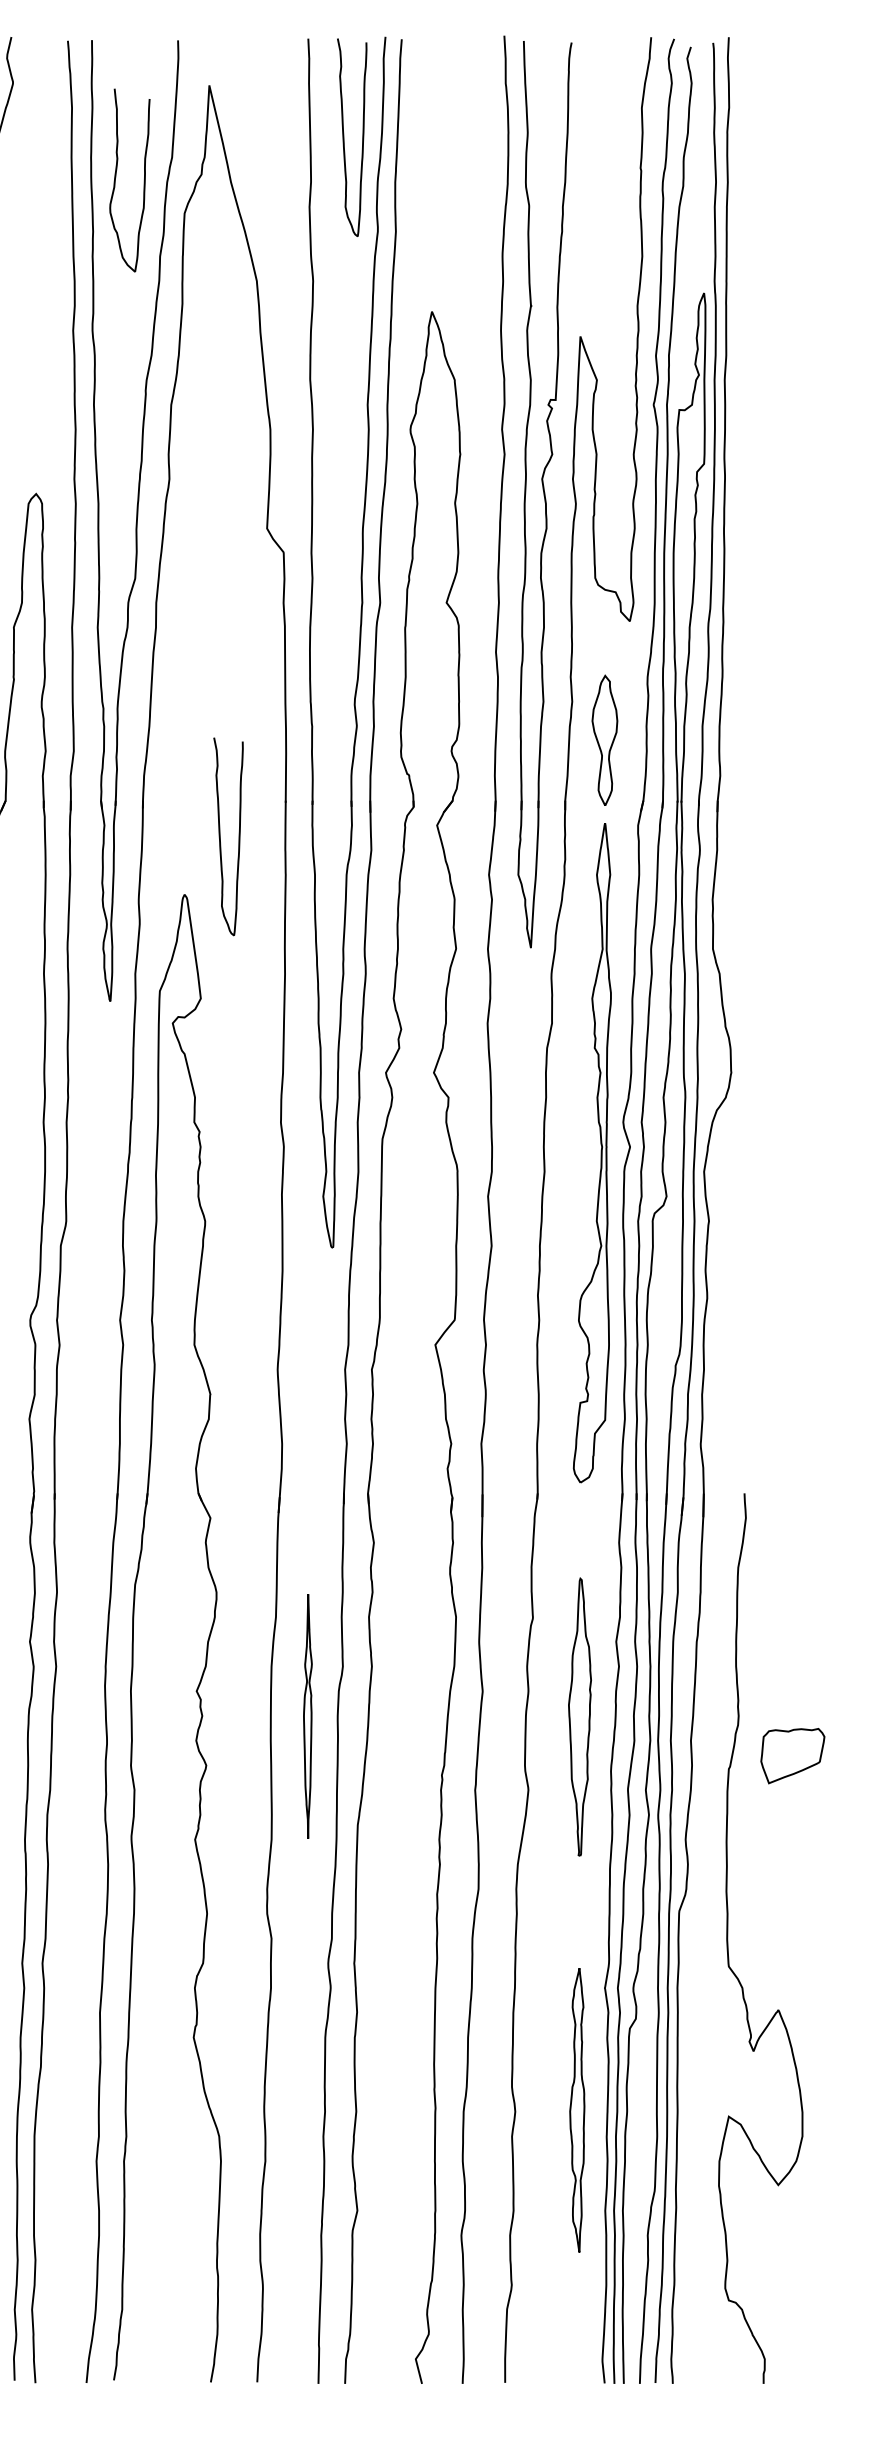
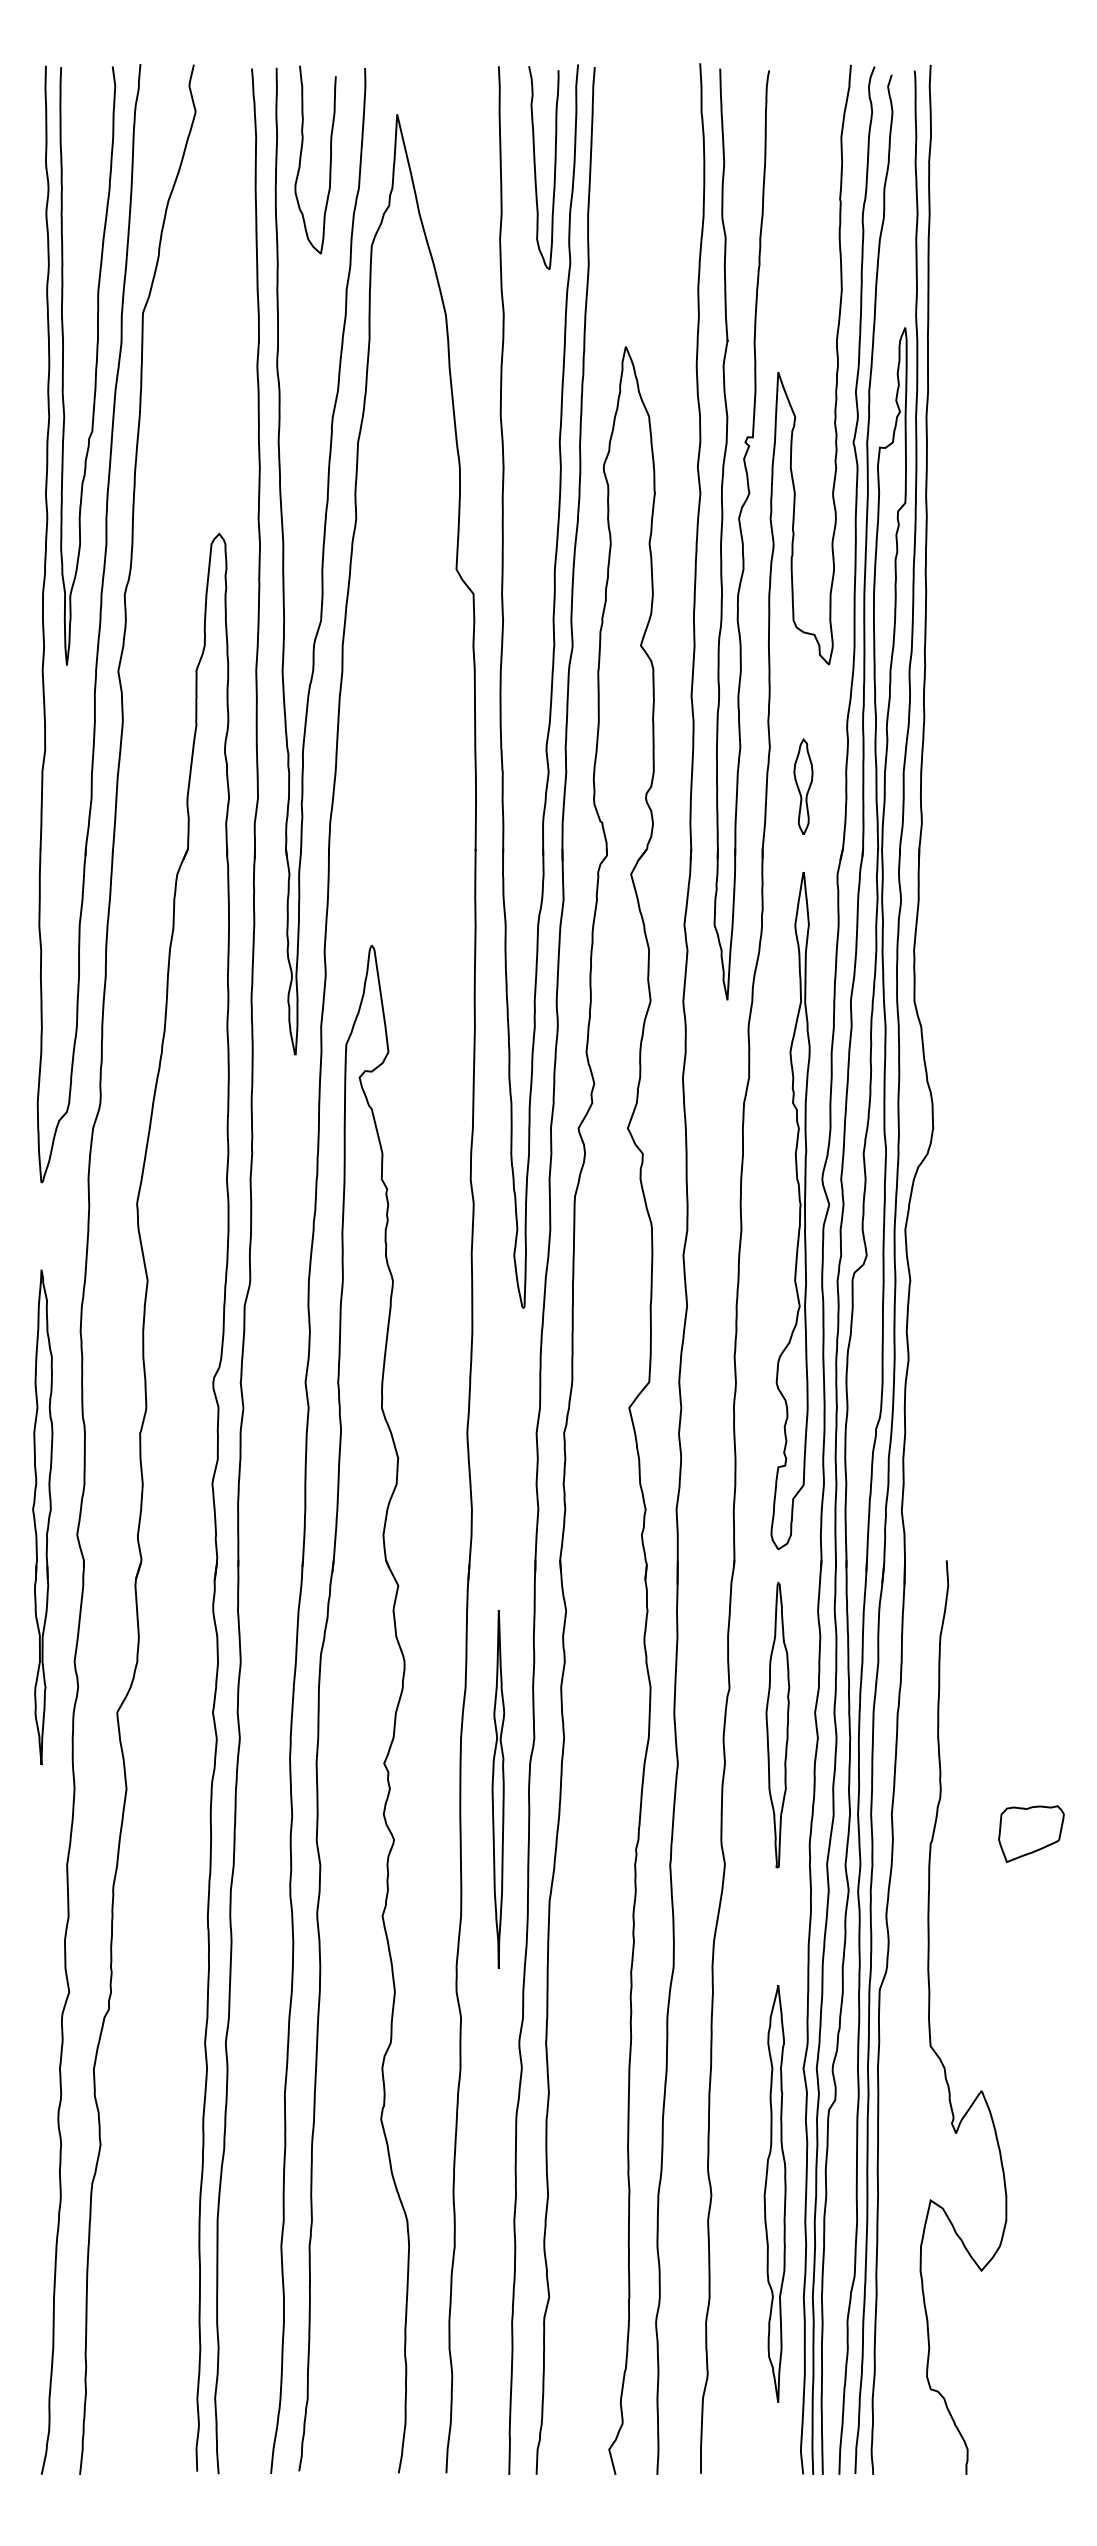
curve: (116, 180) -> (301, 159), moved
part: (604, 739) -> (803, 786), size x0.71
curve: (220, 836) -> (408, 885), removed
part: (308, 1716) -> (498, 1789), size x1.43
part: (579, 1716) -> (777, 1724), moved
part: (792, 1756) -> (1031, 1834), moved
part: (576, 2109) -> (774, 2193), size x1.43

